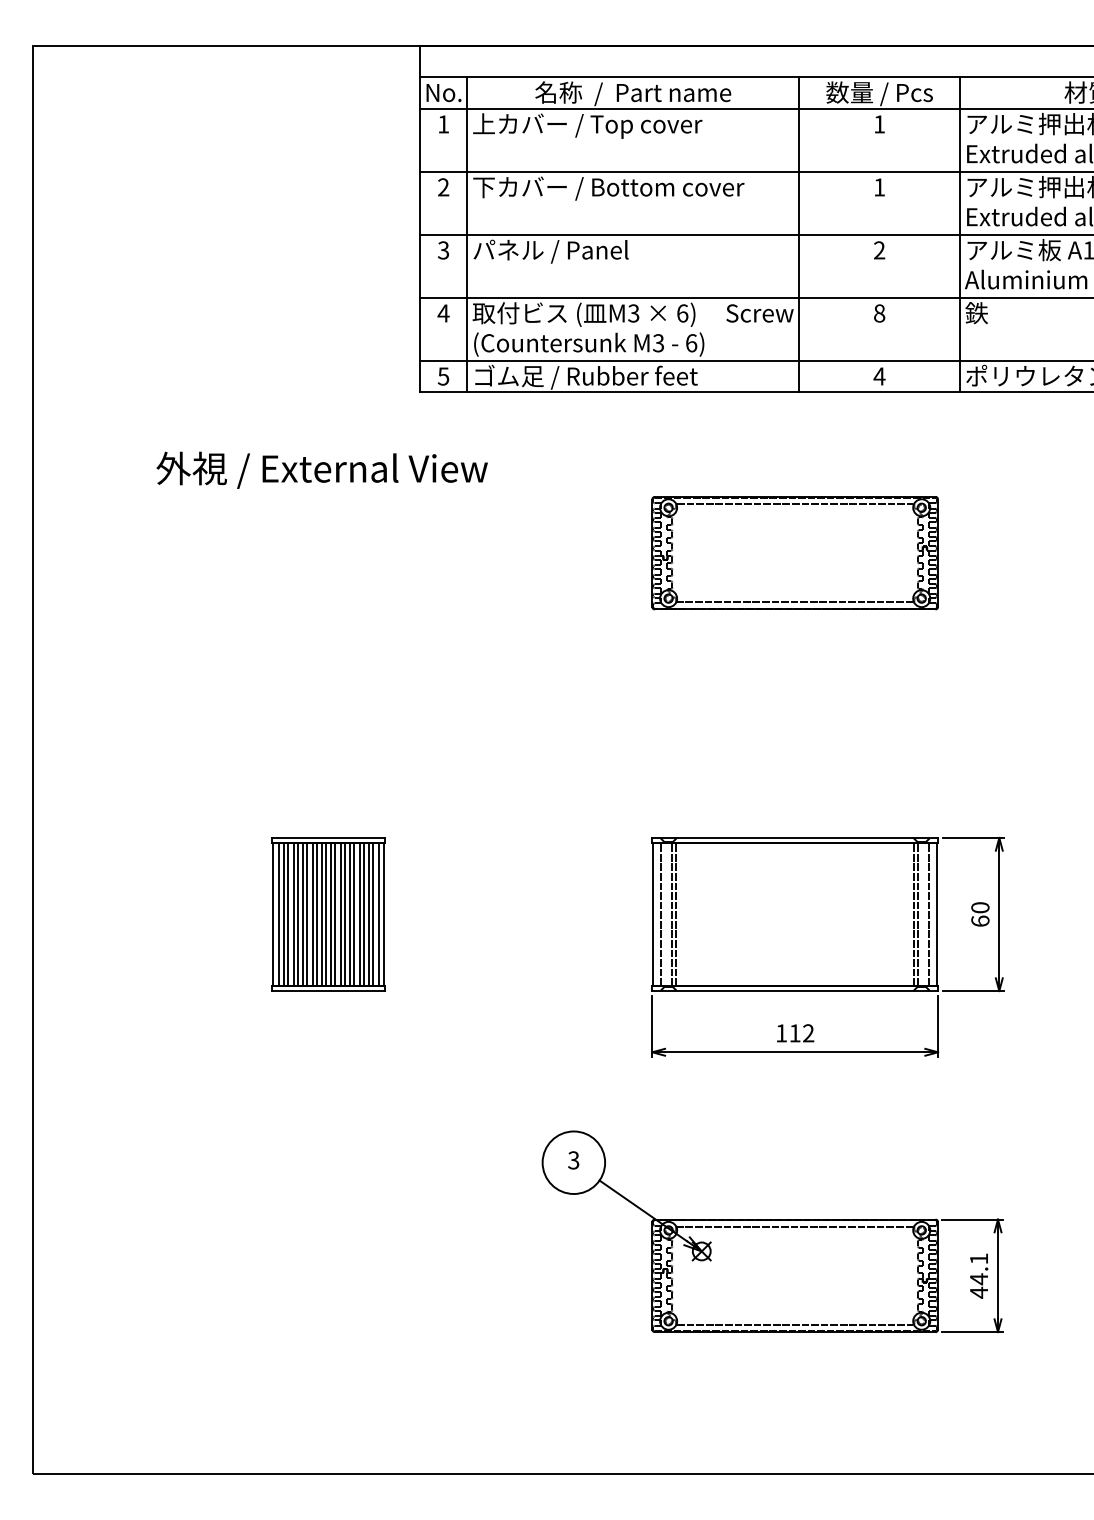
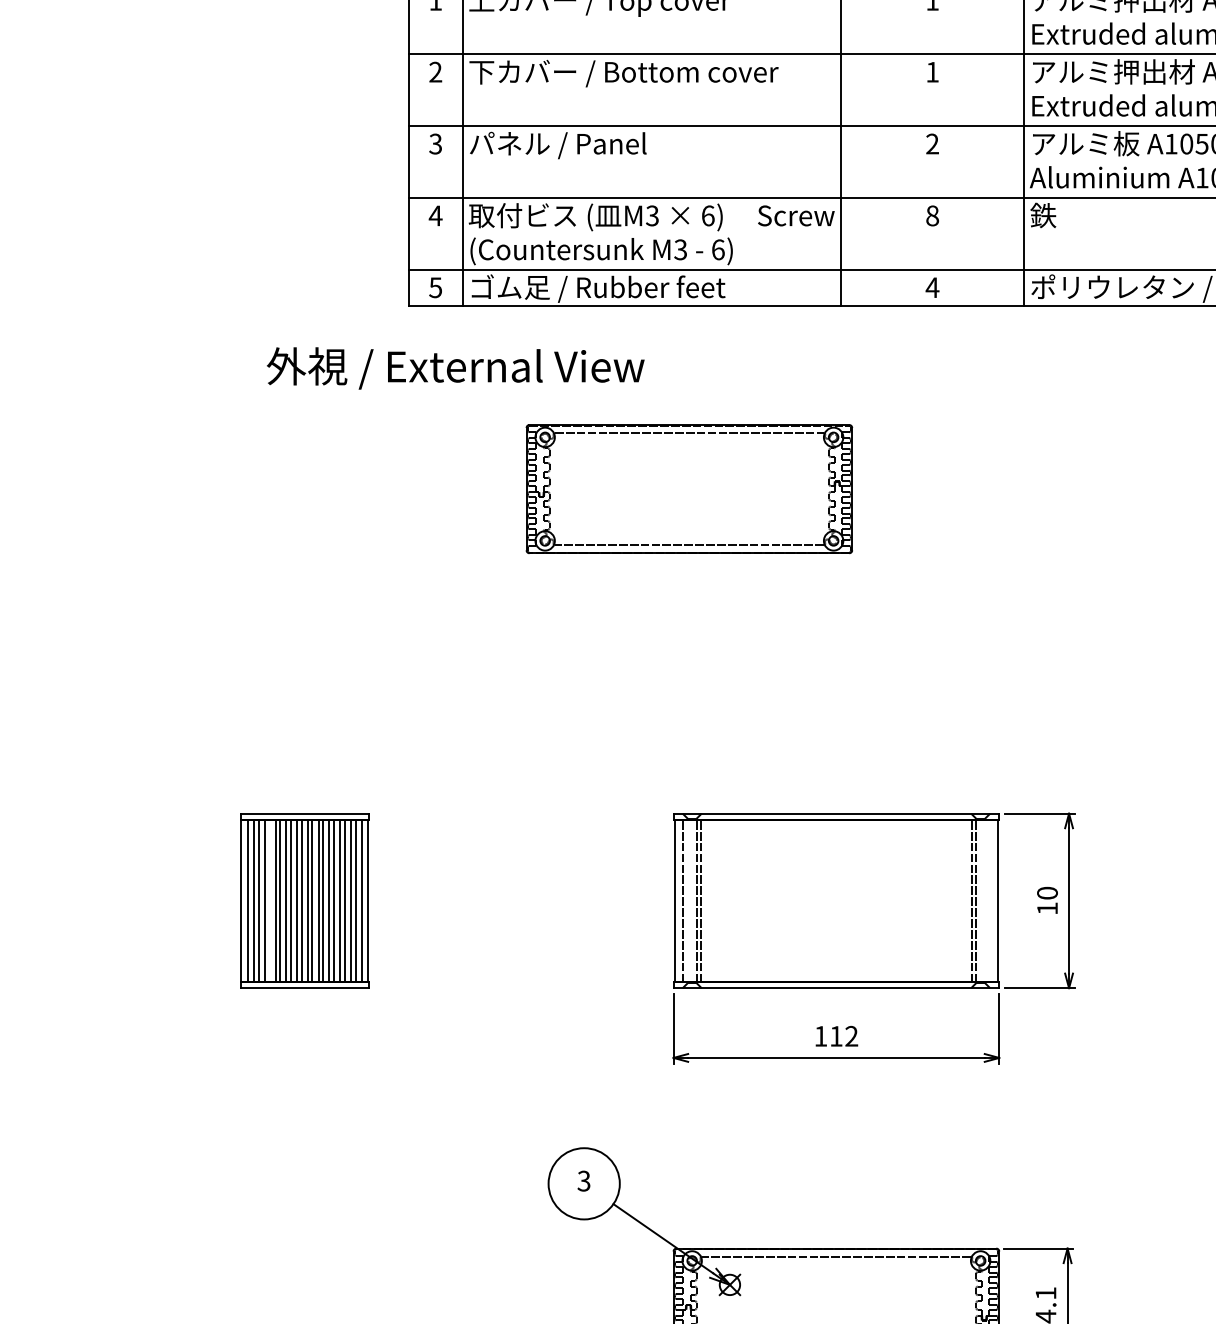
text: (321, 469) -> (454, 367), moved
part: (794, 553) -> (688, 489), moved
line: (297, 914) -> (269, 900), removed
line: (929, 914) -> (989, 900), removed
text: (980, 920) -> (1047, 907), 60 -> 10

